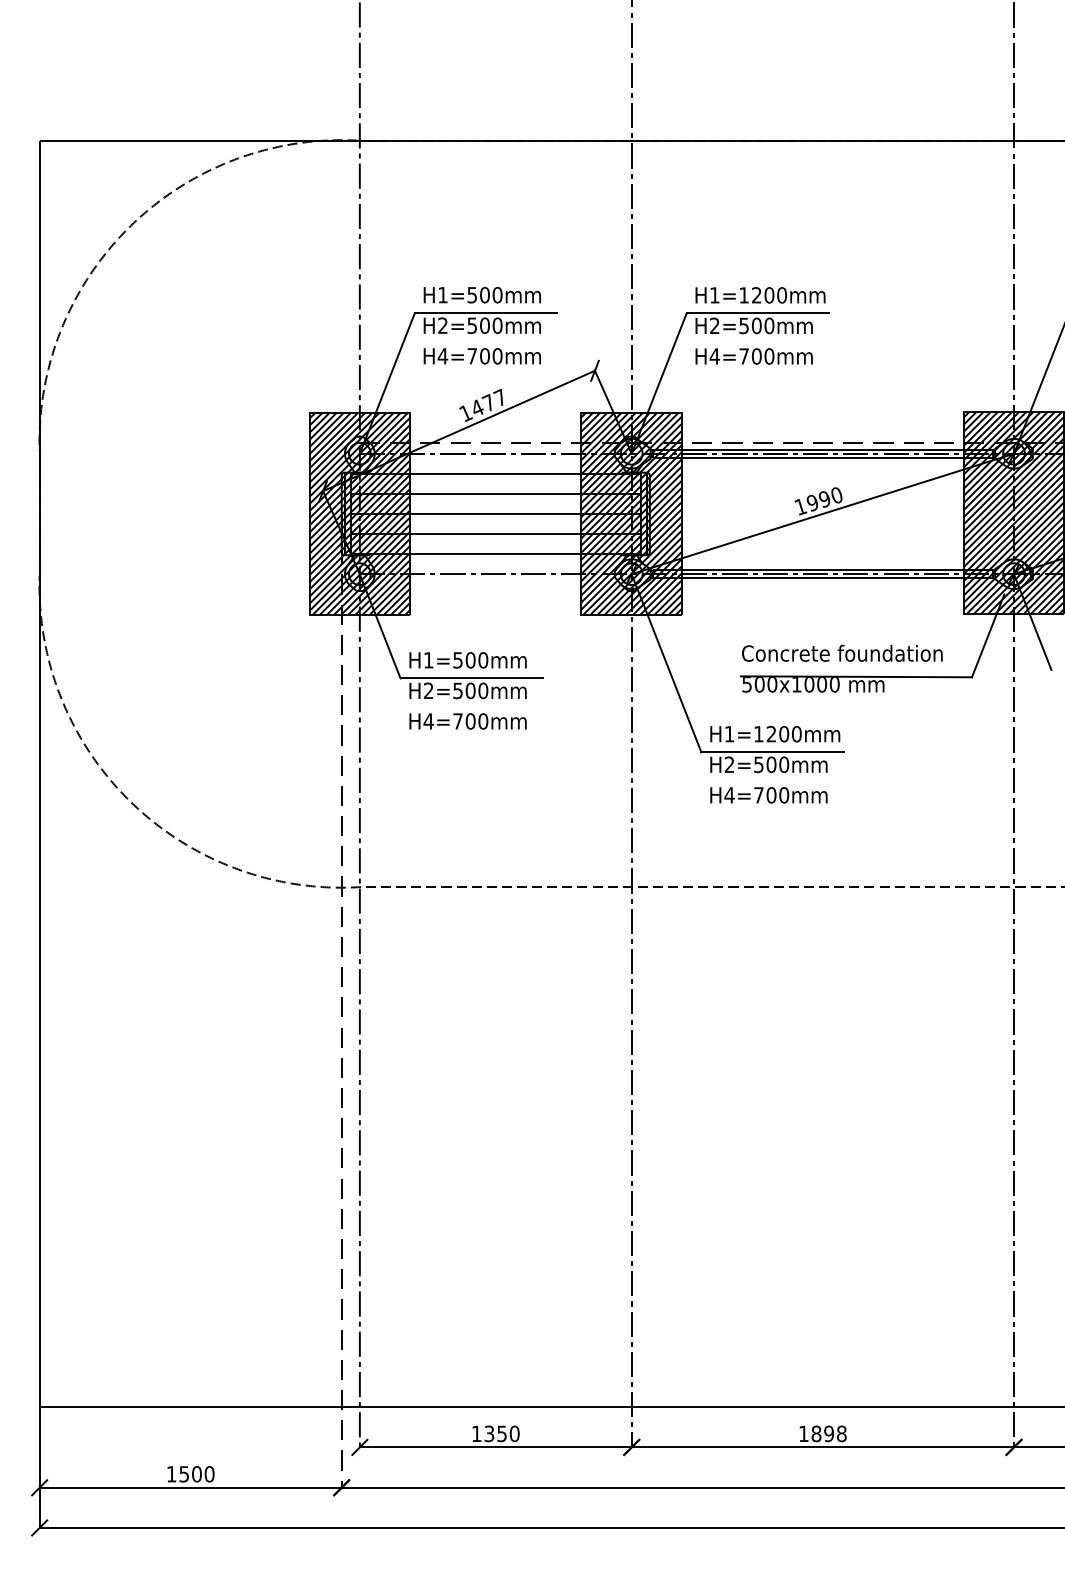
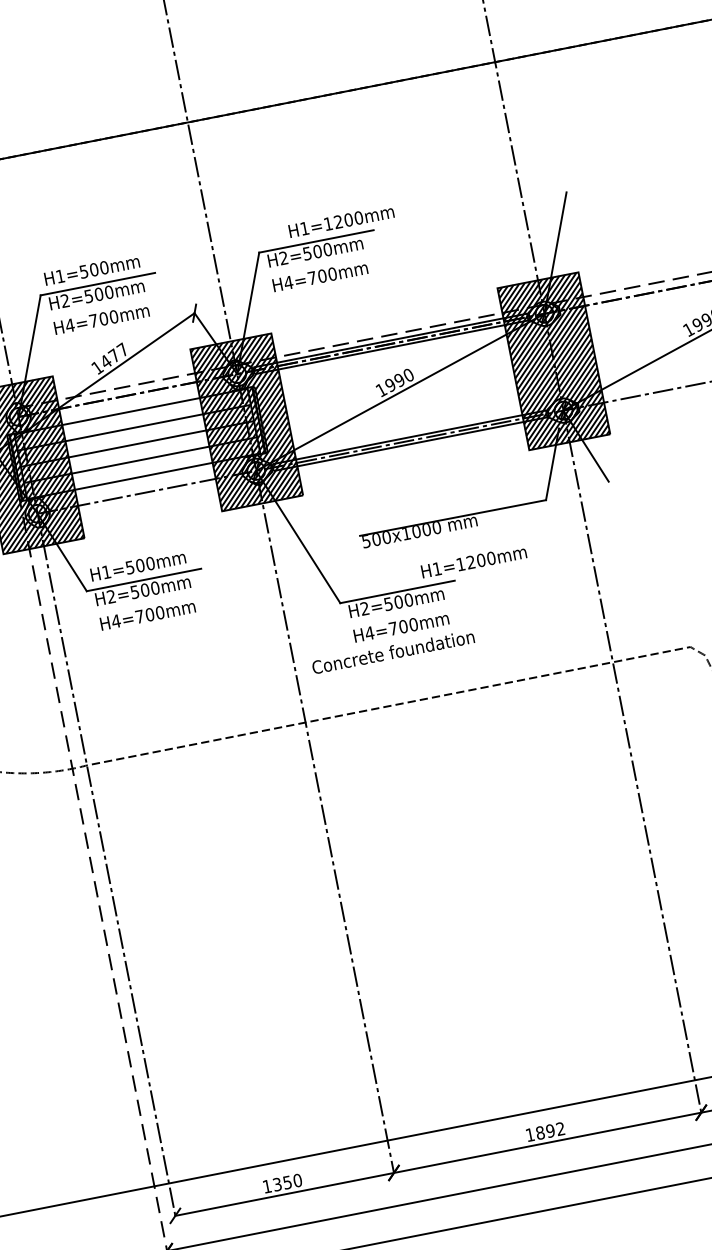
text: (760, 295) -> (341, 221), moved
text: (842, 652) -> (393, 651), moved
text: (775, 734) -> (474, 562), moved
text: (841, 1433) -> (560, 1128), 1898 -> 1892

